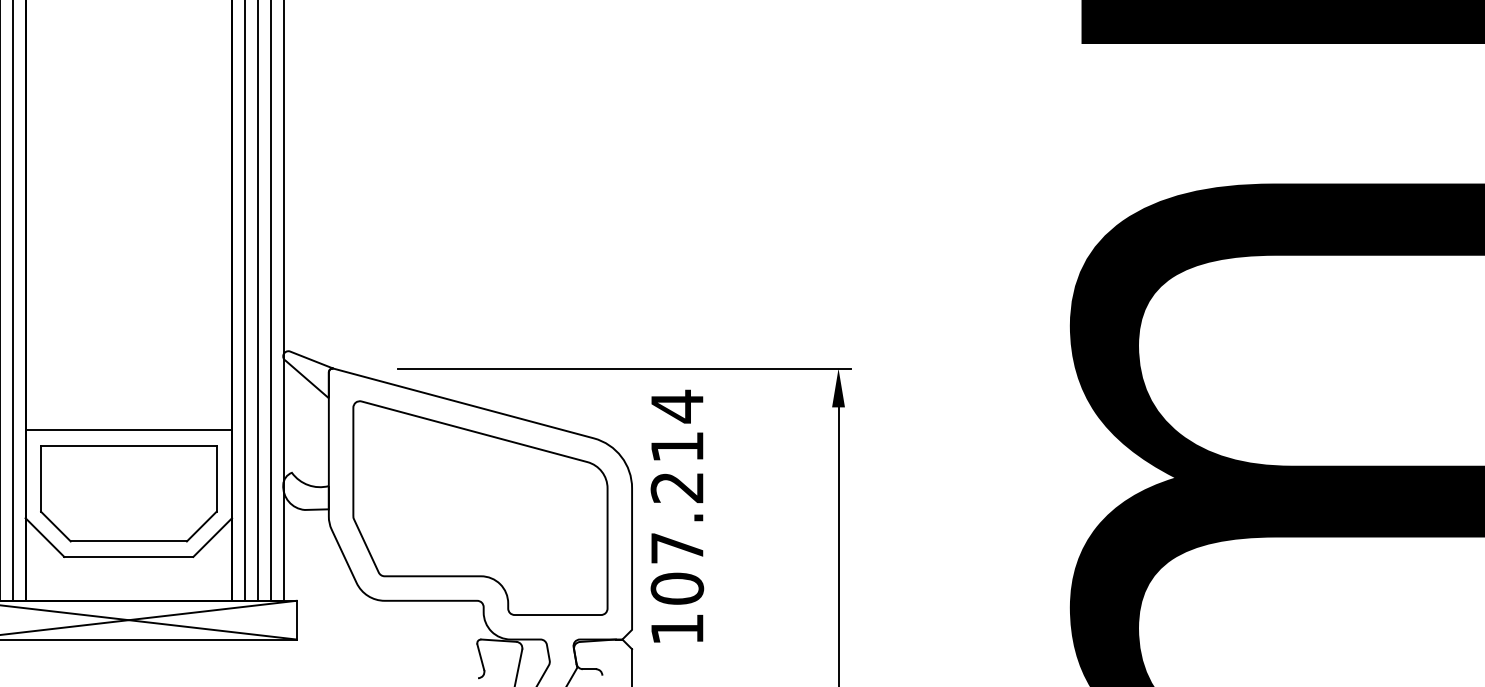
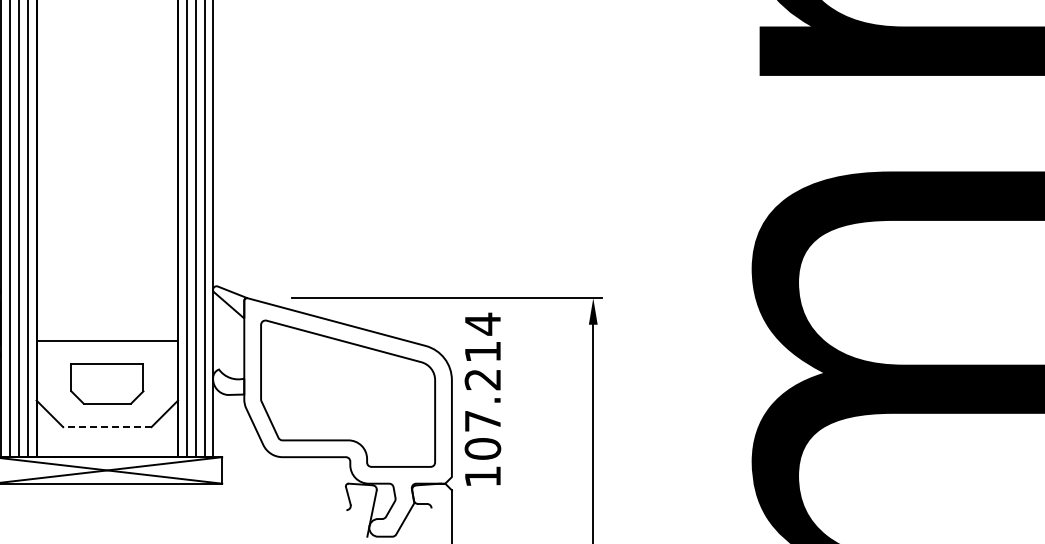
part: (129, 493) -> (107, 383), size x0.6
line: (127, 557) -> (106, 427), solid -> dashed

